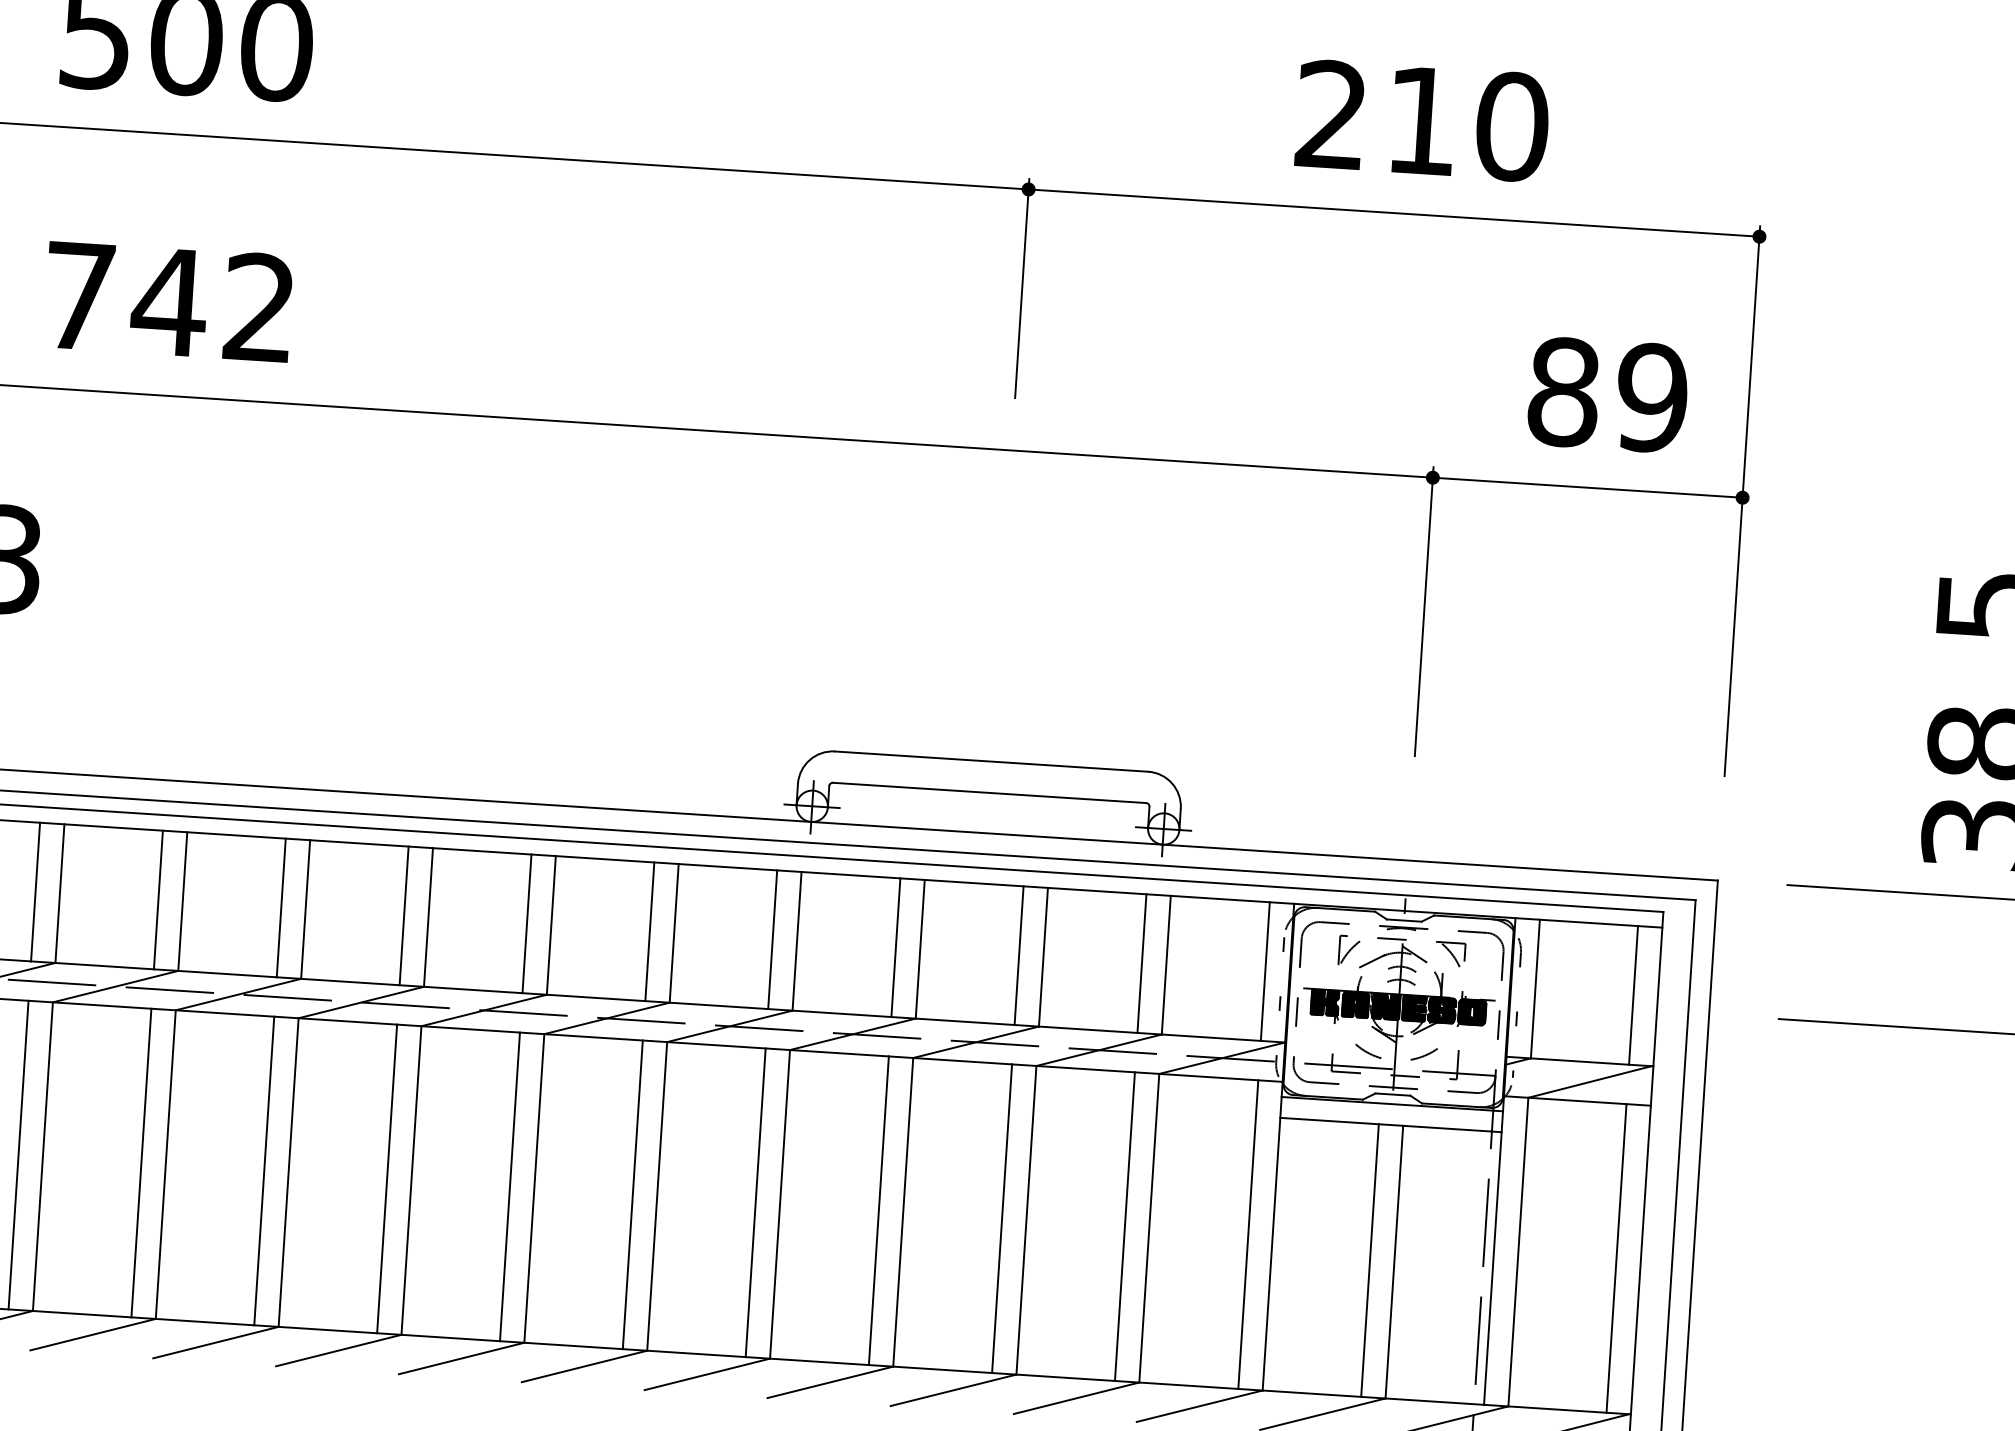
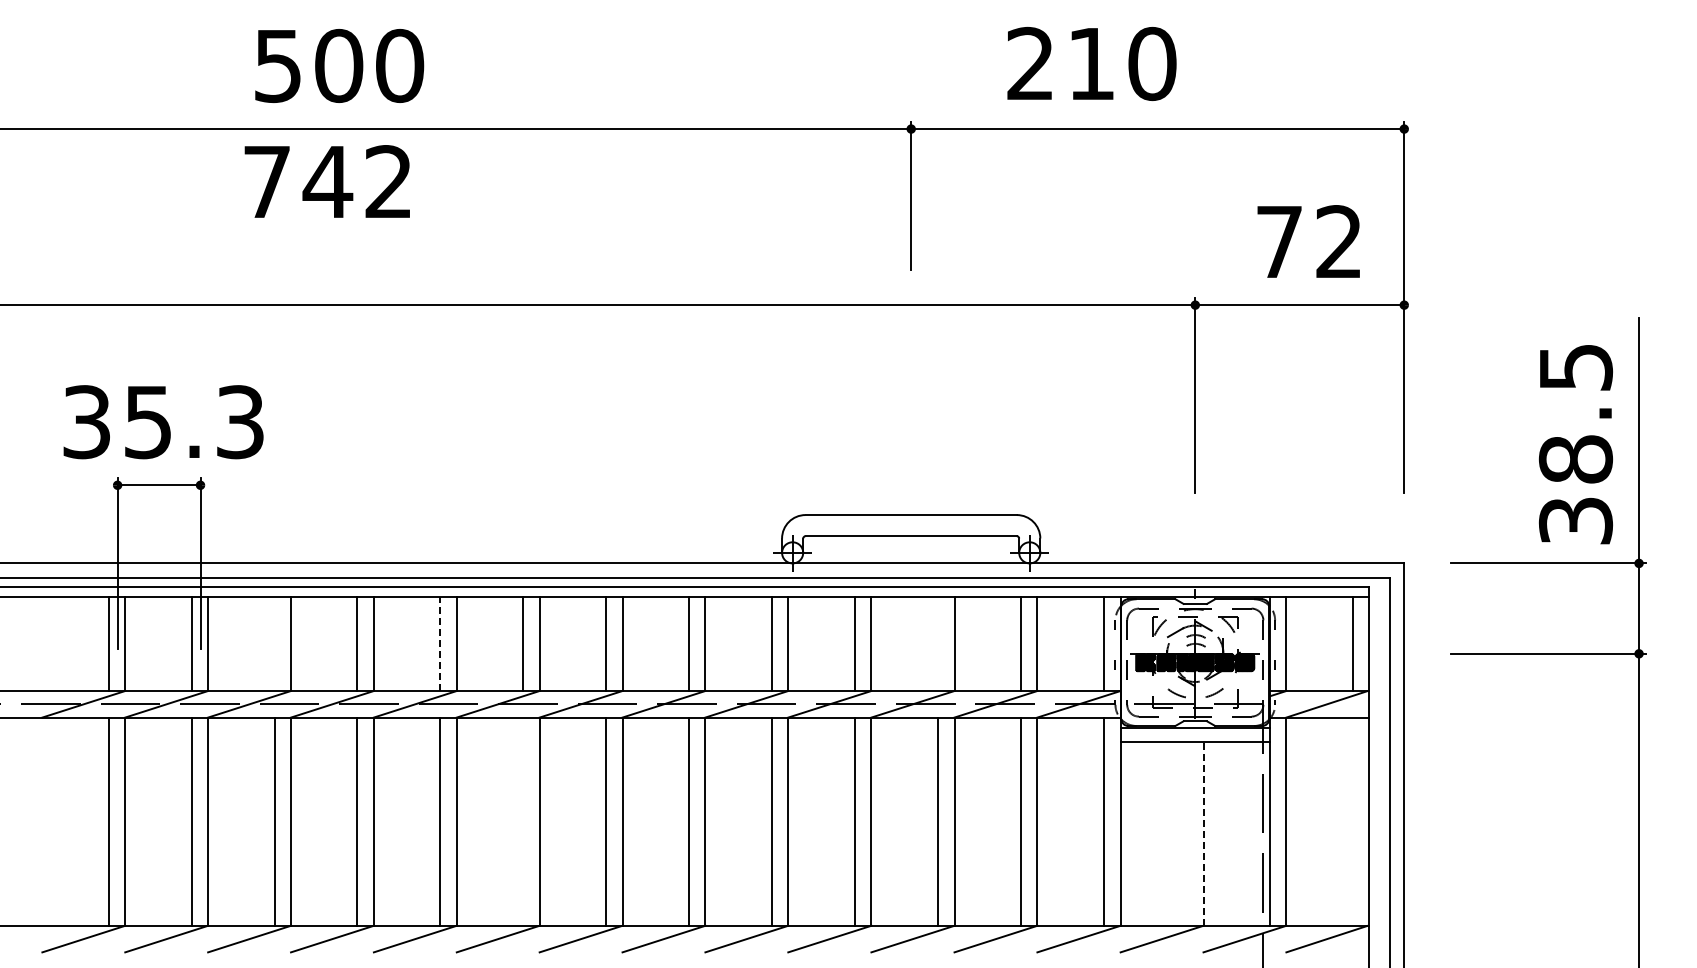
text: (1422, 120) -> (1091, 63), moved
text: (167, 301) -> (326, 181), moved
text: (1608, 395) -> (1309, 242), 89 -> 72
line: (35, 892) -> (274, 644), removed
line: (281, 908) -> (440, 644), solid -> dashed
line: (1019, 956) -> (938, 644), removed
line: (387, 1178) -> (523, 821), removed
line: (1616, 1258) -> (1352, 821), removed
line: (1370, 1260) -> (1187, 833), removed
line: (1394, 1261) -> (1203, 833), solid -> dashed

